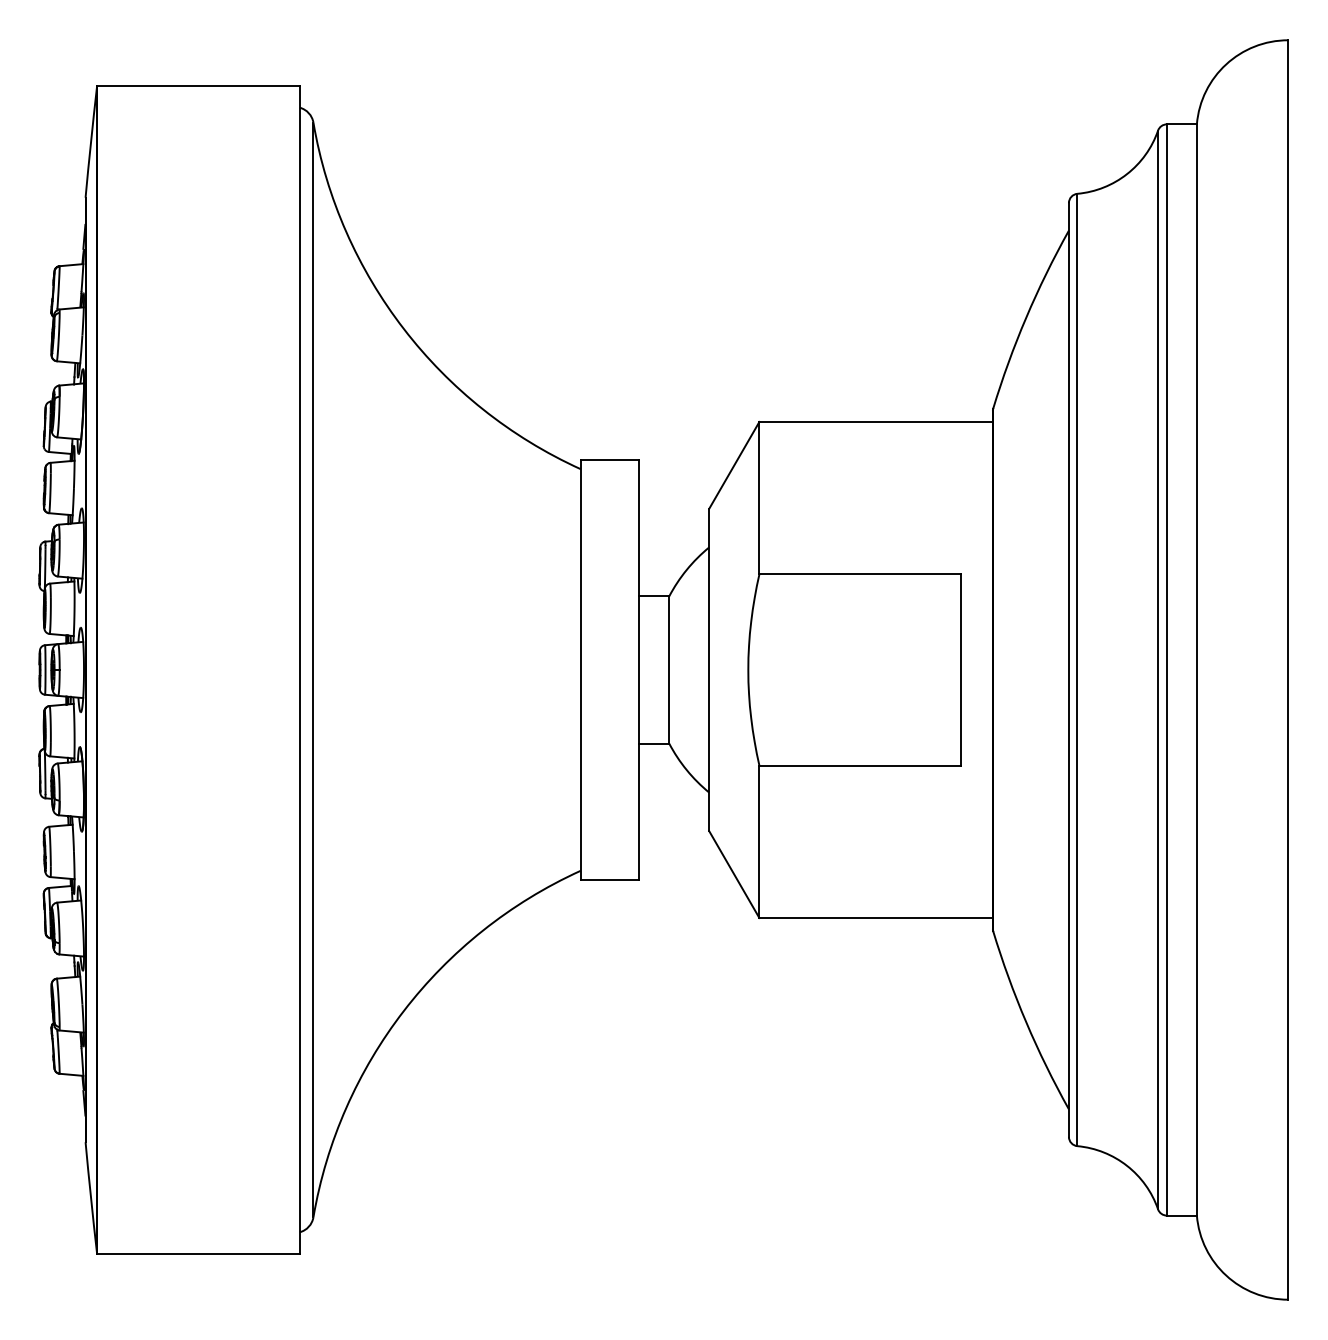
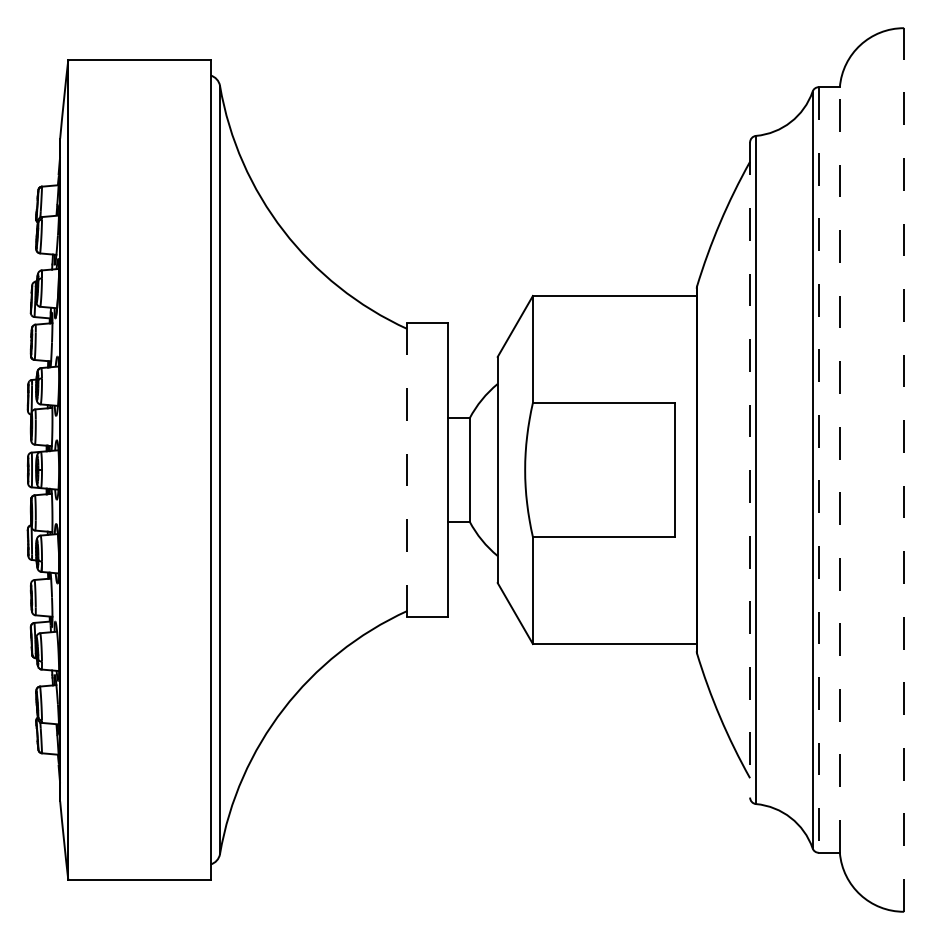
line: (1069, 669) -> (750, 469), solid -> dashed
line: (1166, 669) -> (818, 469), solid -> dashed
line: (1196, 669) -> (839, 469), solid -> dashed
line: (1288, 669) -> (904, 469), solid -> dashed
line: (580, 670) -> (407, 470), solid -> dashed

